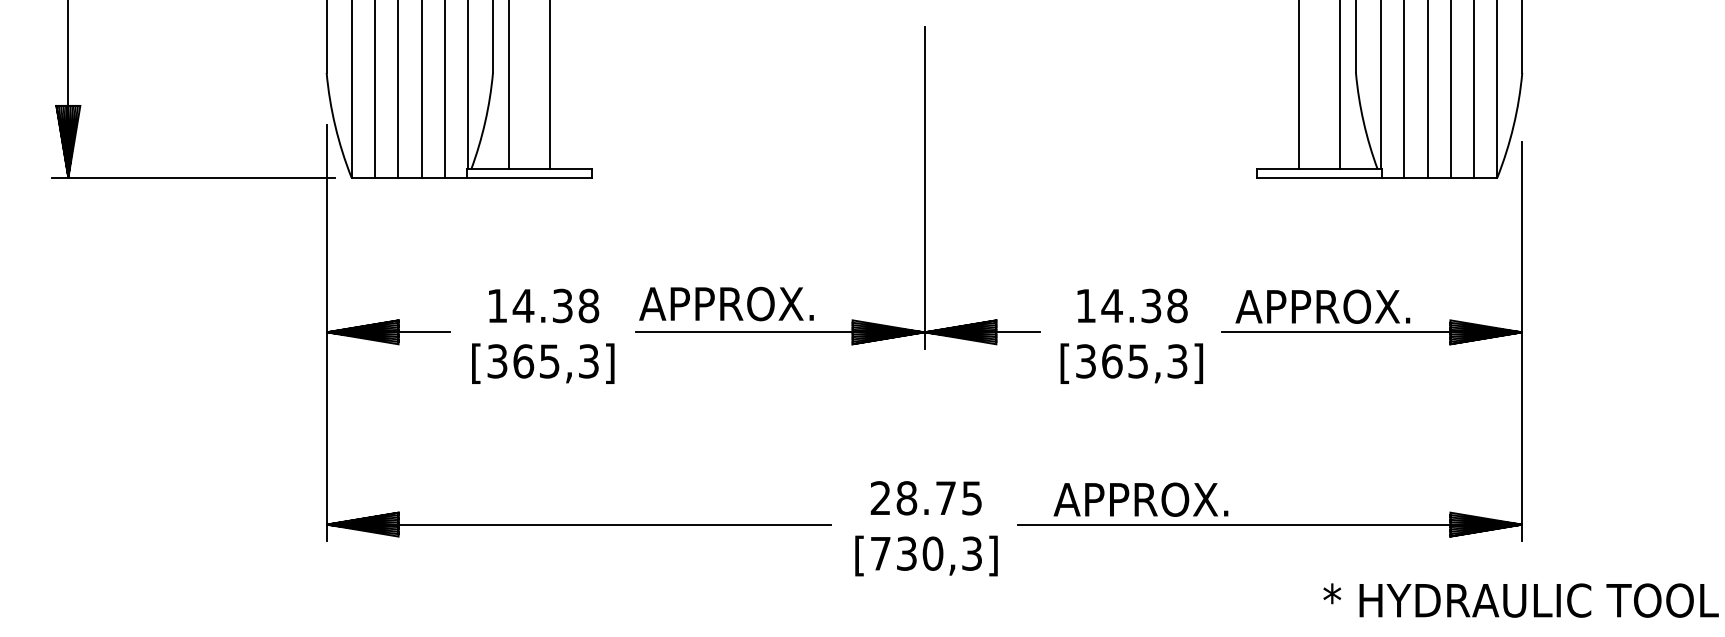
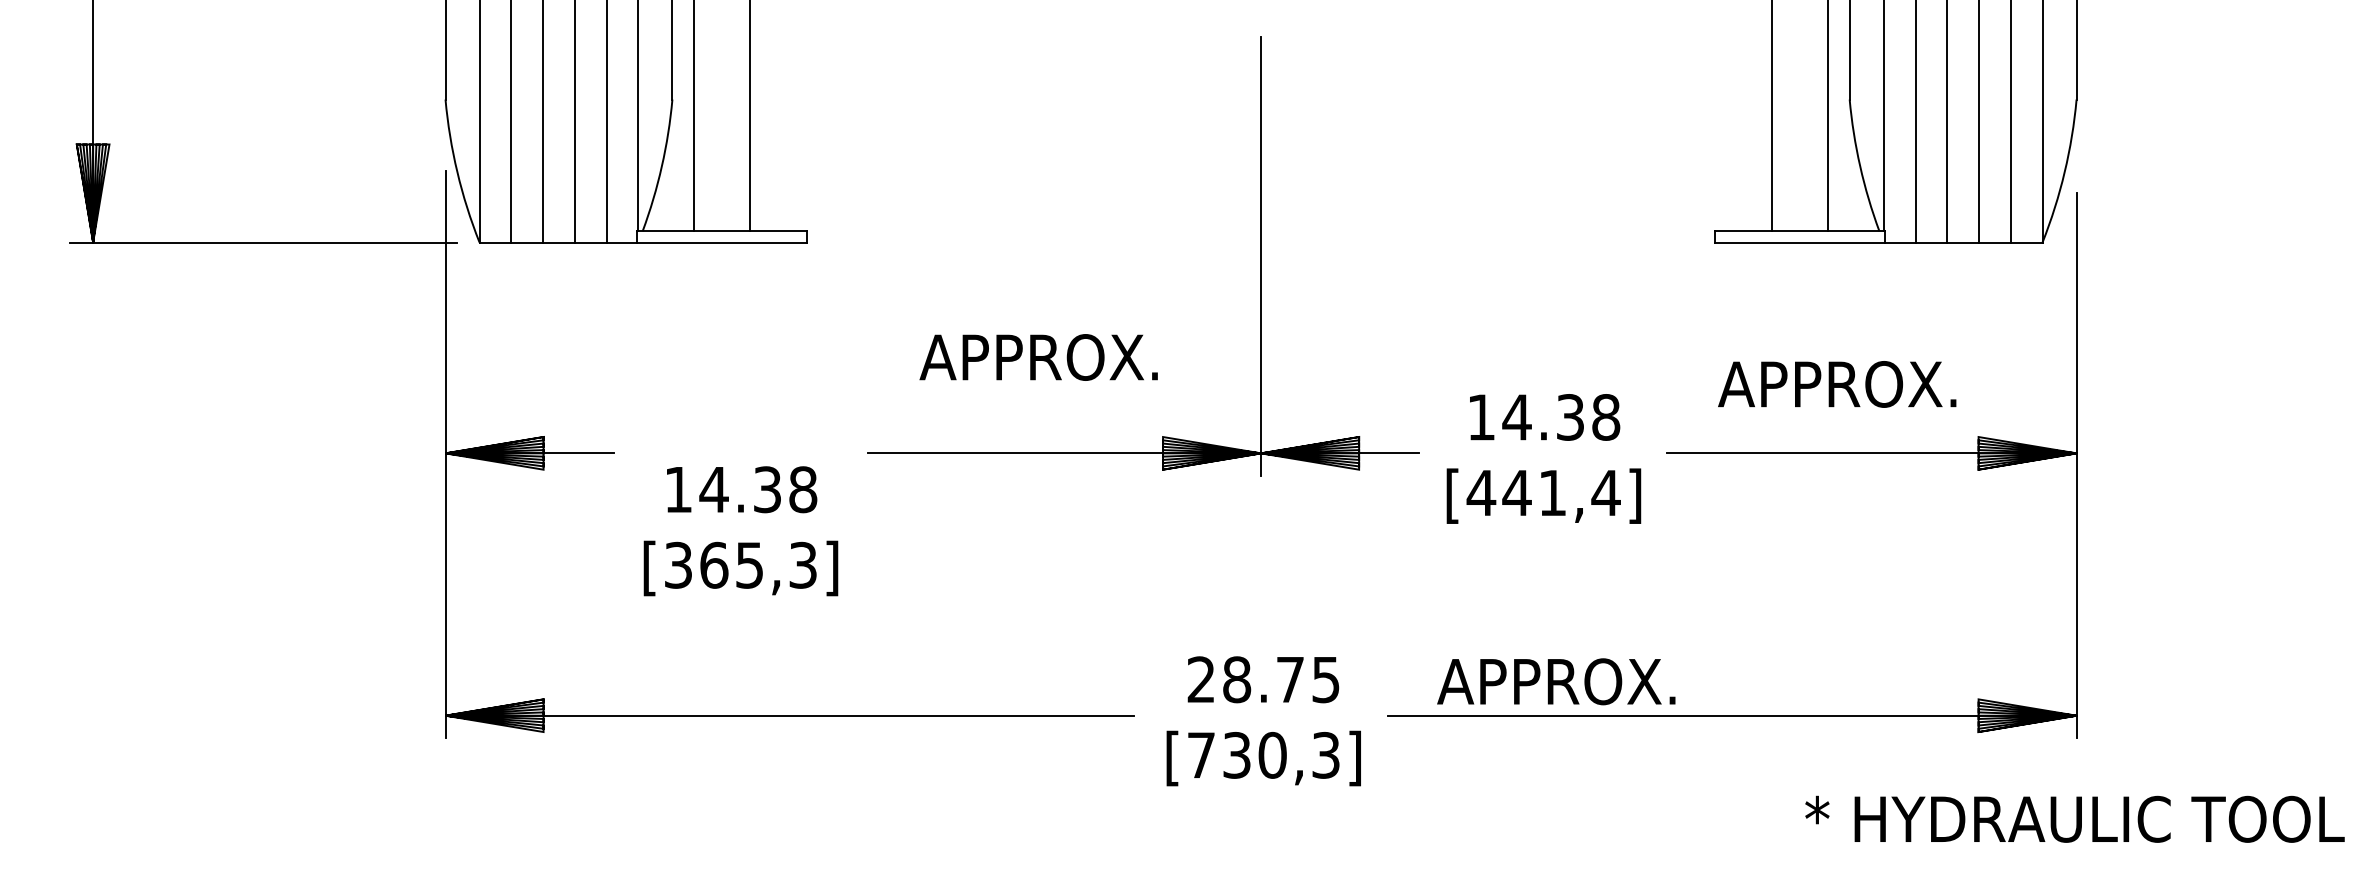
text: (726, 303) -> (1038, 356), moved
text: (1322, 306) -> (1836, 384), moved
text: (543, 335) -> (741, 529), moved
text: (1131, 361) -> (1543, 493), [365,3] -> [441,4]

